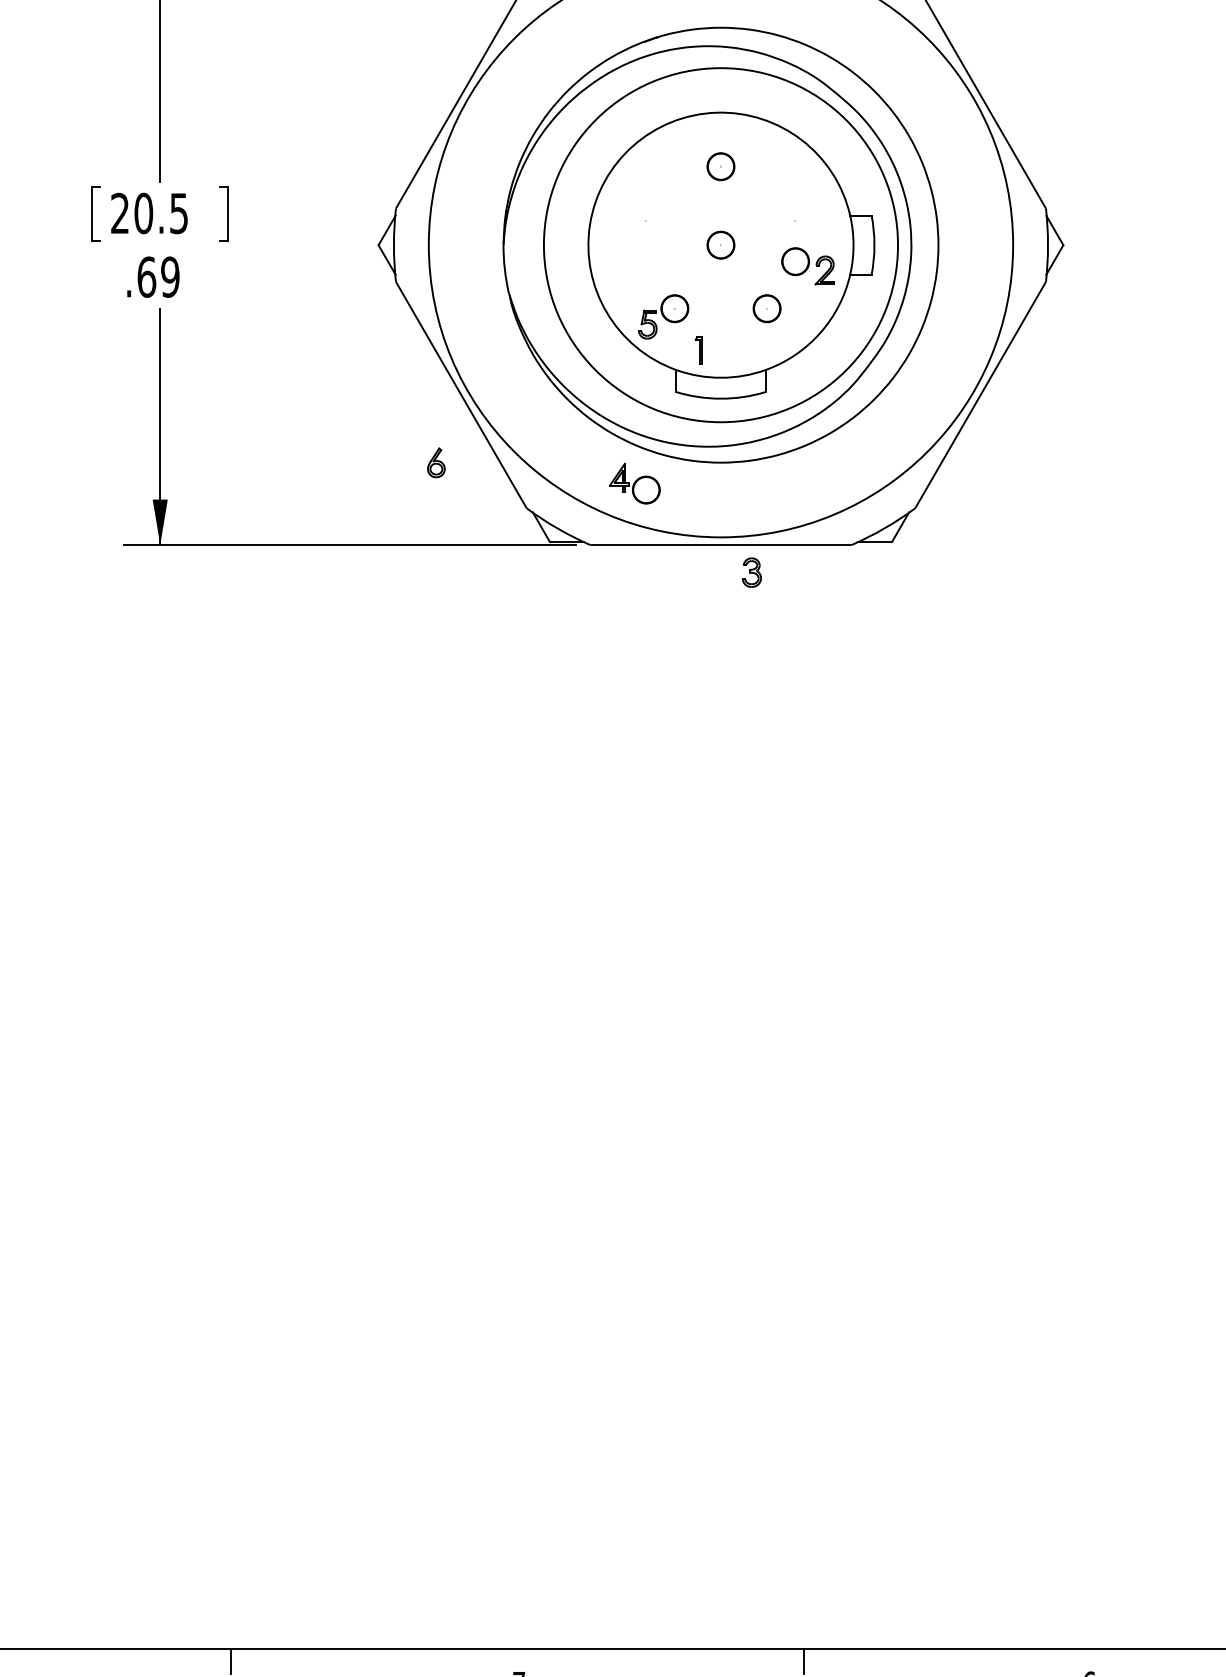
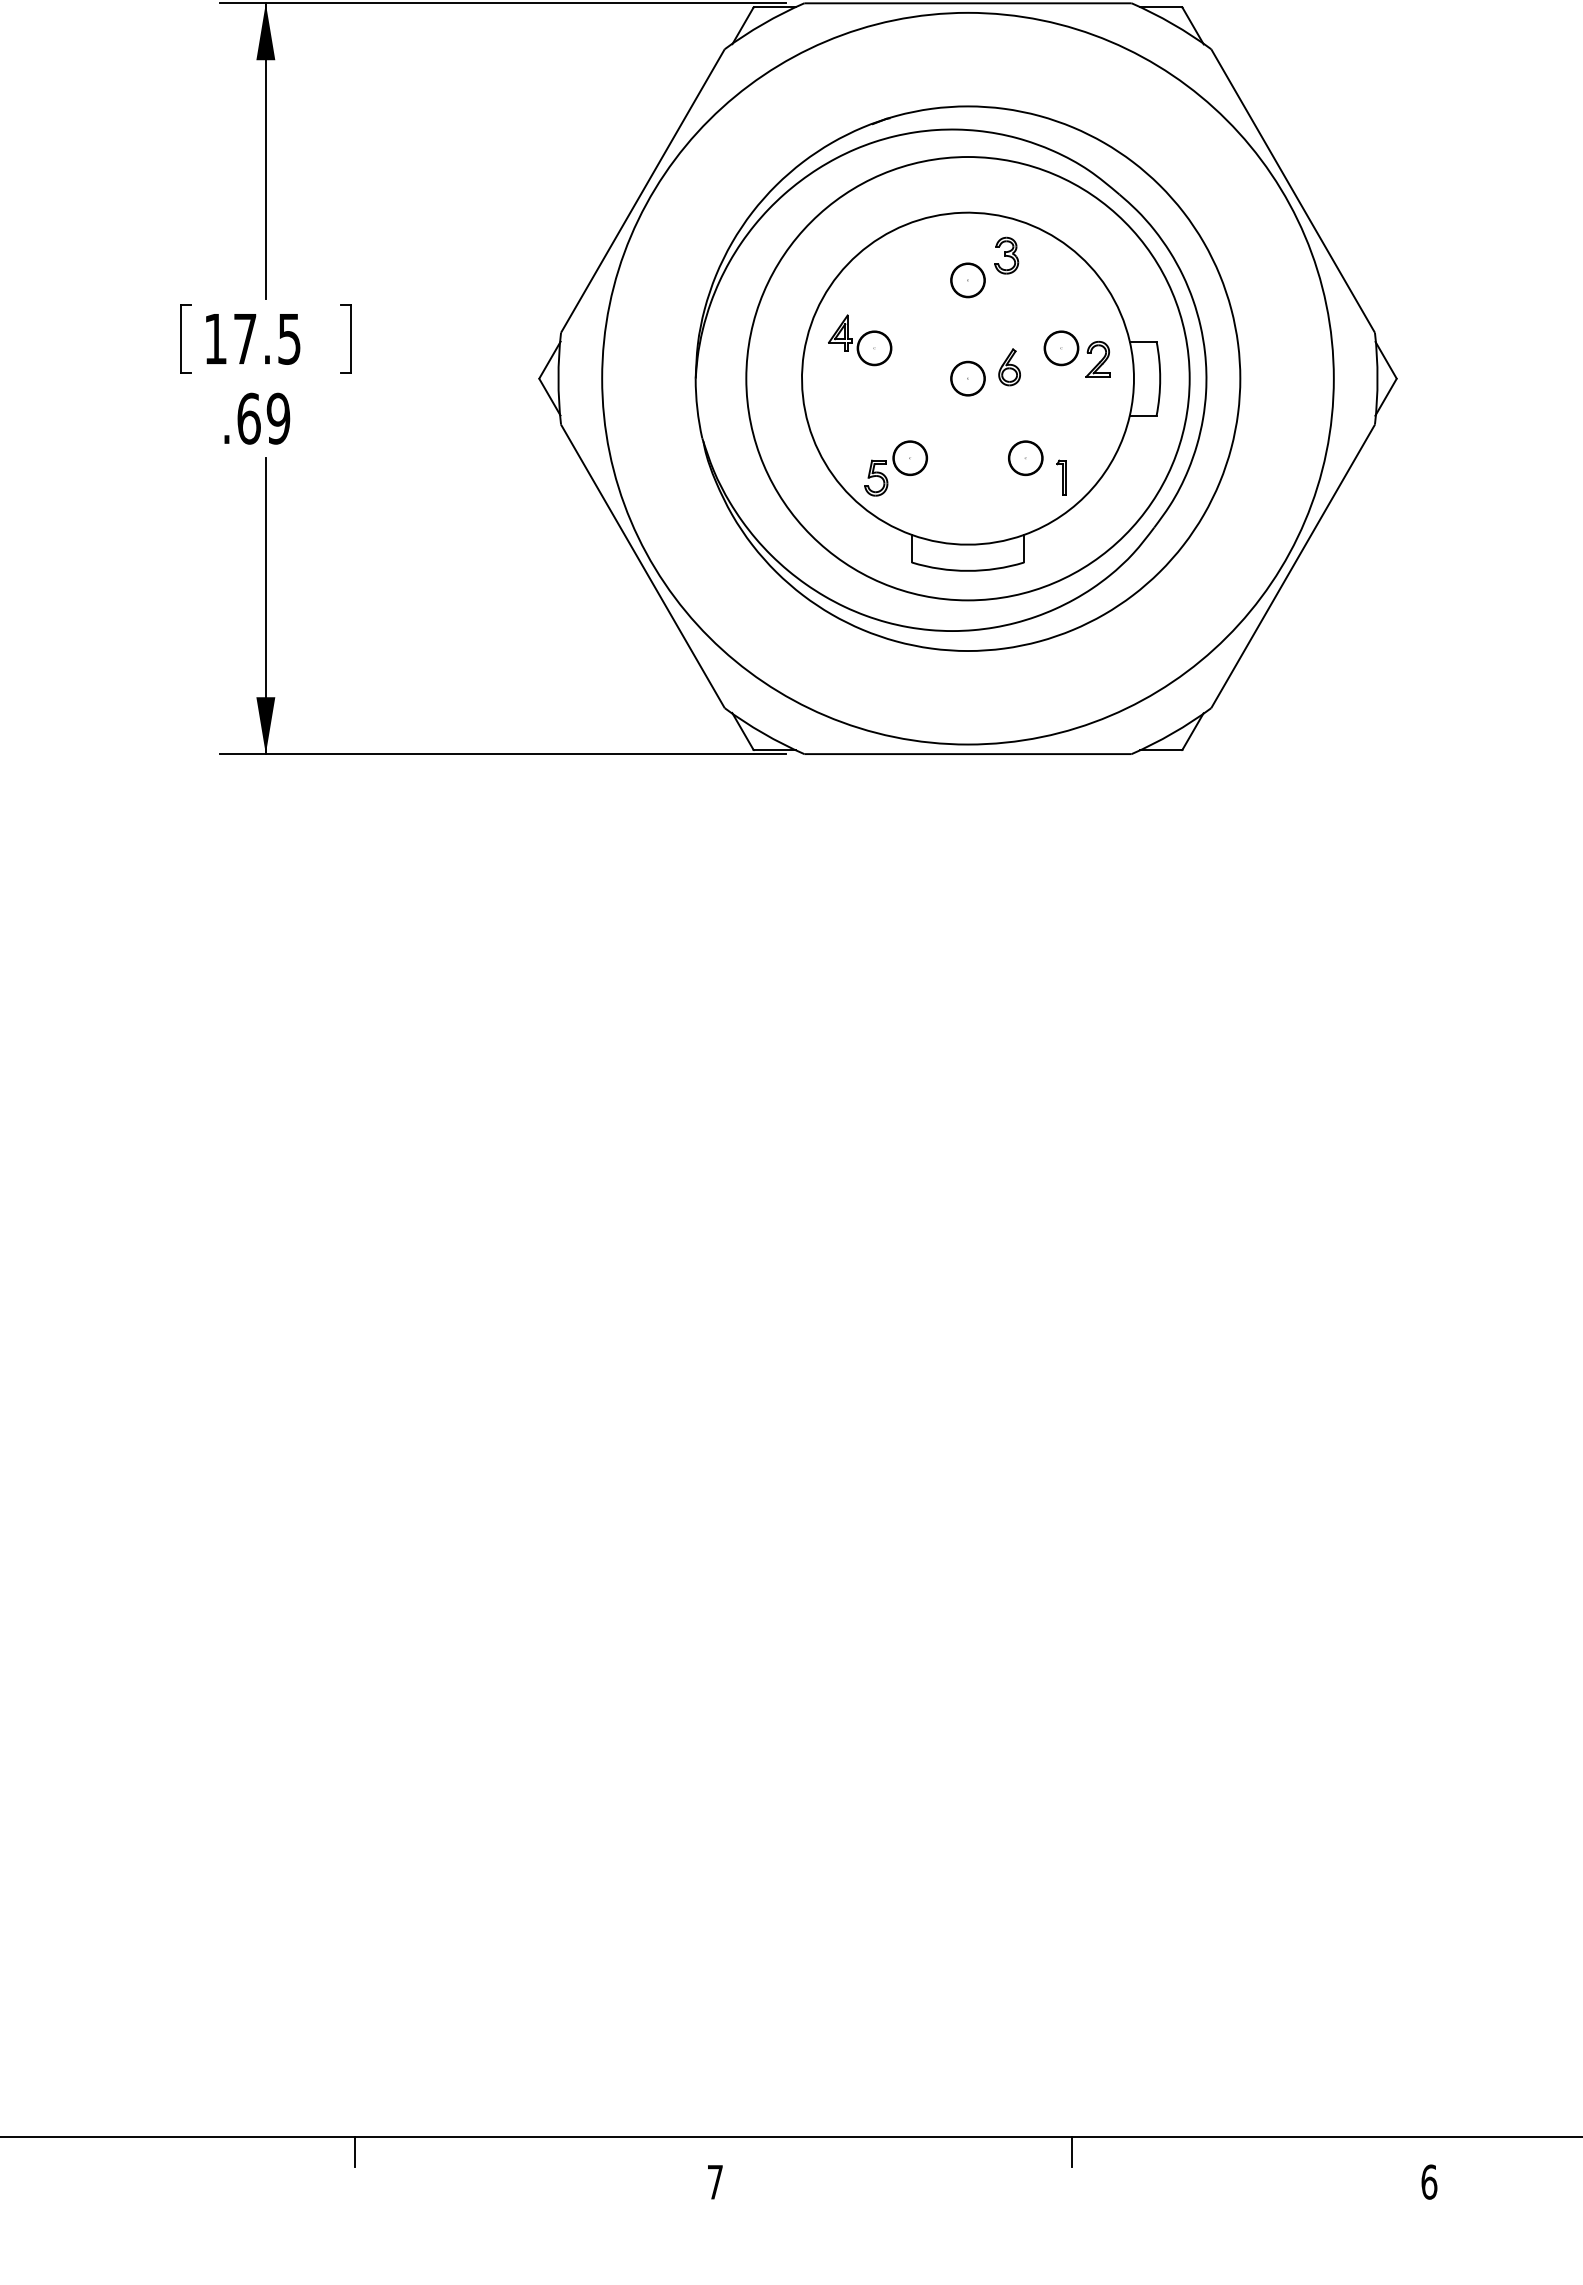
text: (132, 213) -> (230, 338), 20.5 -> 17.5
part: (807, 265) -> (1076, 353), moved
part: (699, 350) -> (1061, 477), moved
part: (436, 463) -> (1009, 367), moved
part: (635, 483) -> (860, 340), moved
part: (751, 572) -> (1006, 255), moved

